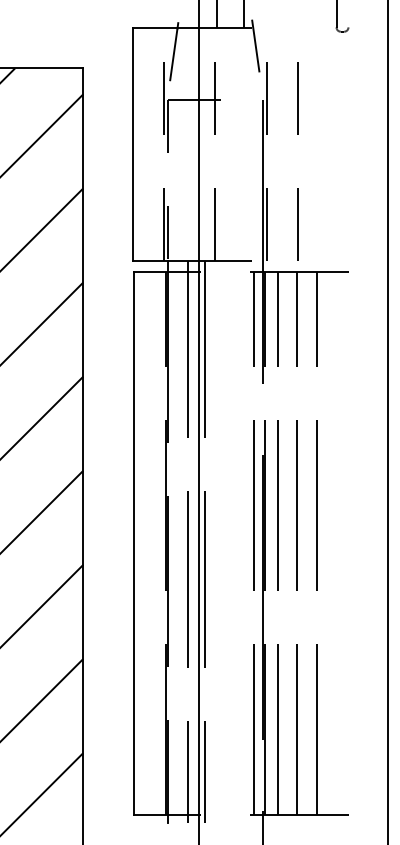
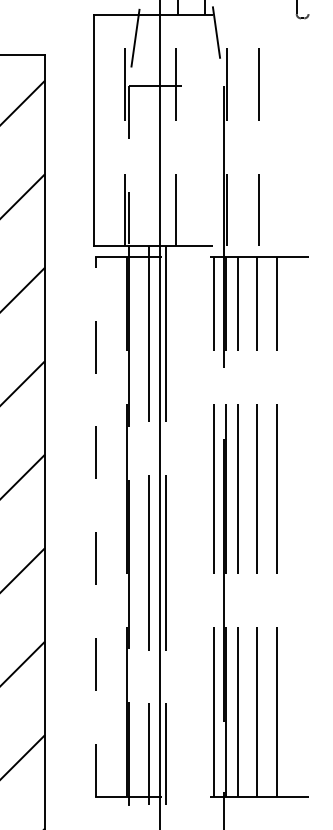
line: (134, 543) -> (96, 526), solid -> dashed

